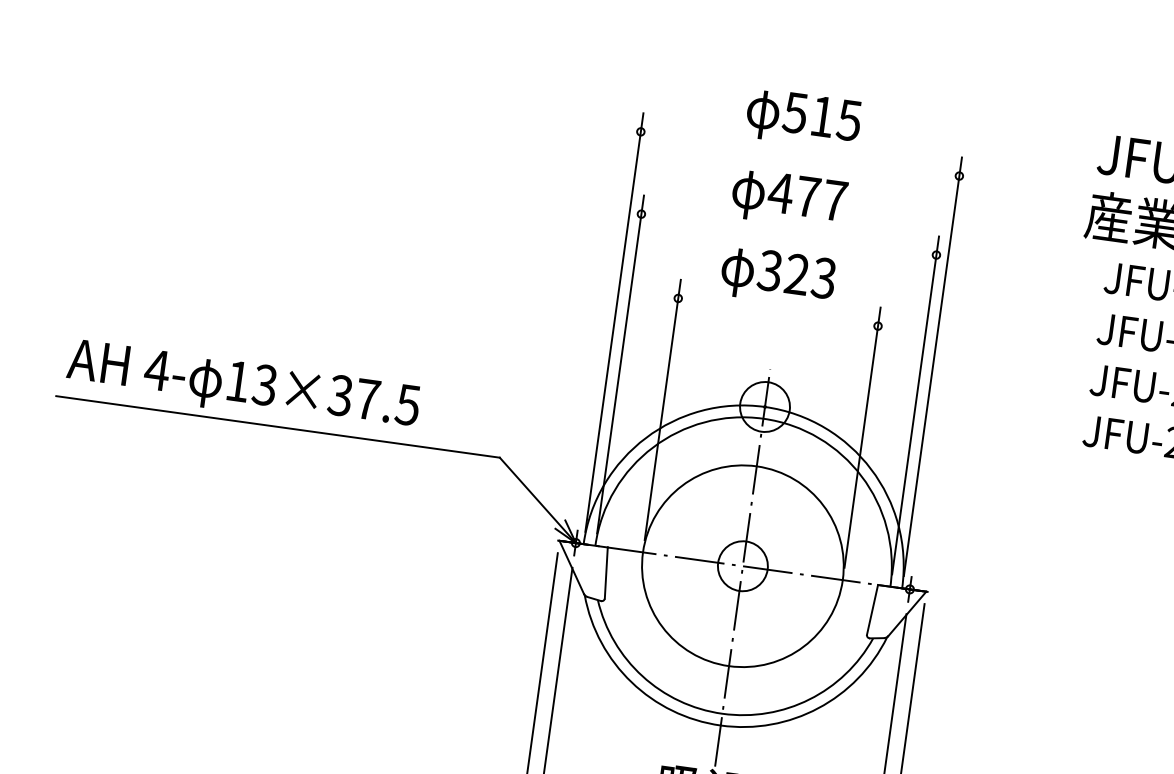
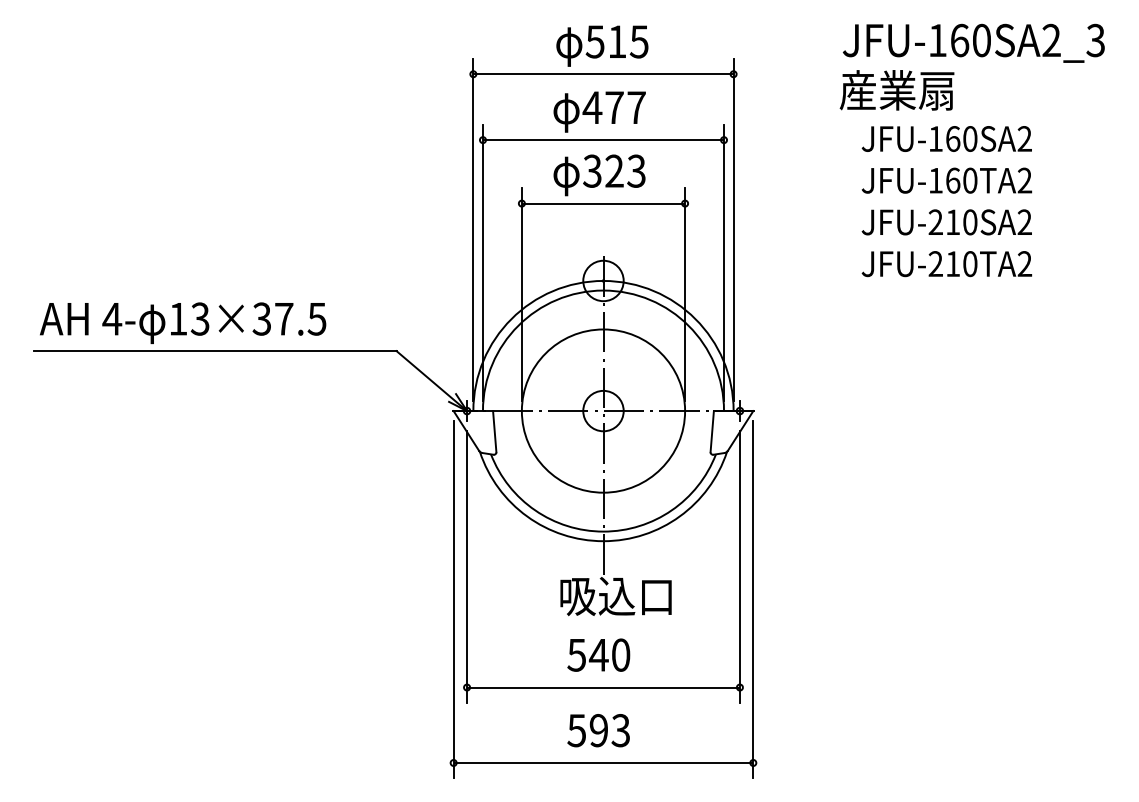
line: (800, 154) -> (603, 74), added
line: (788, 235) -> (603, 140), added
line: (778, 312) -> (603, 203), added

